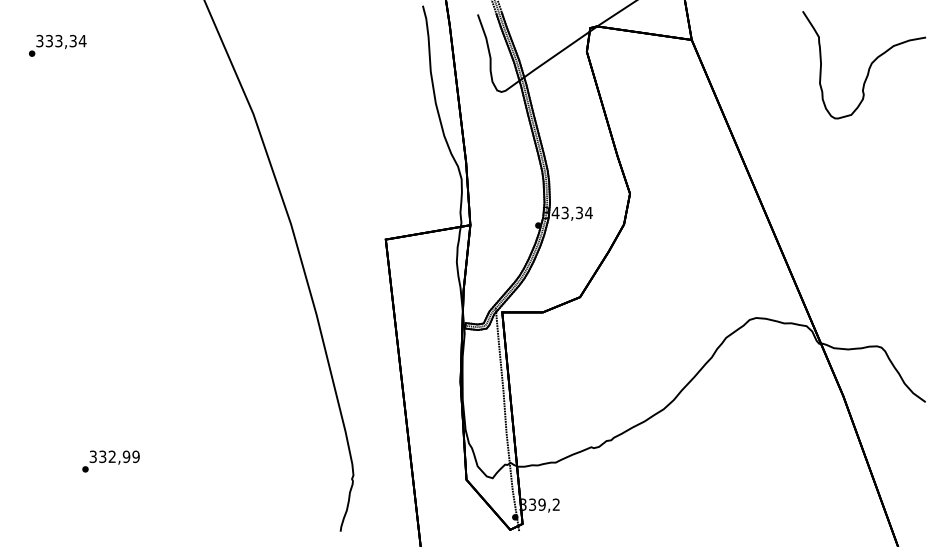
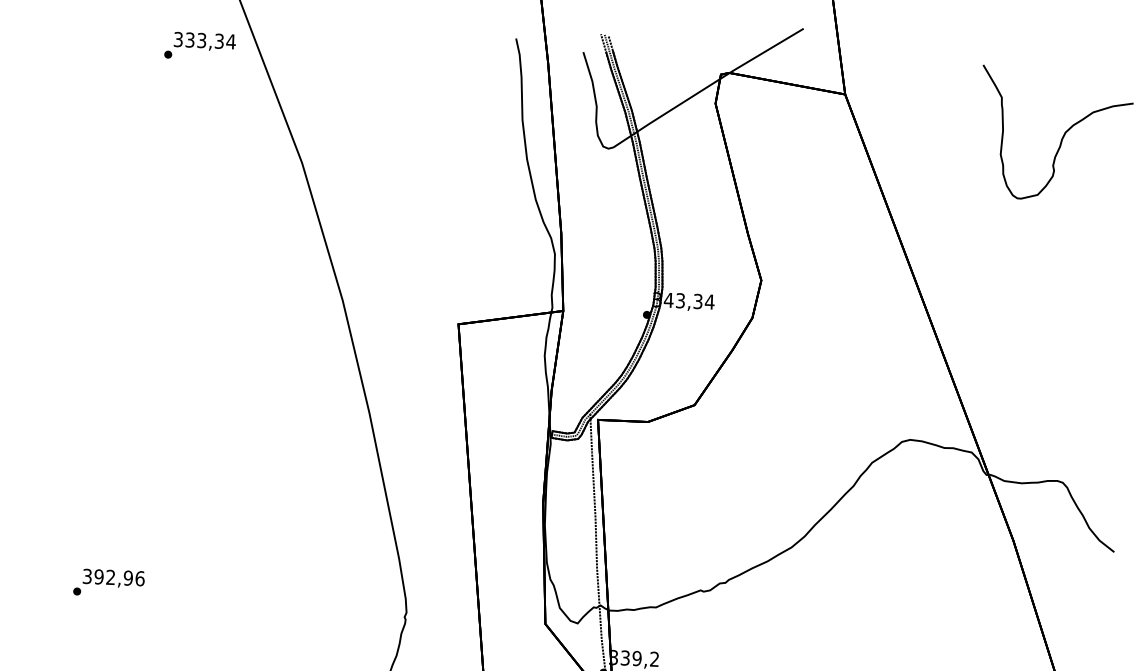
text: (57, 45) -> (199, 45), moved
text: (119, 456) -> (119, 577), 332,99 -> 392,96

